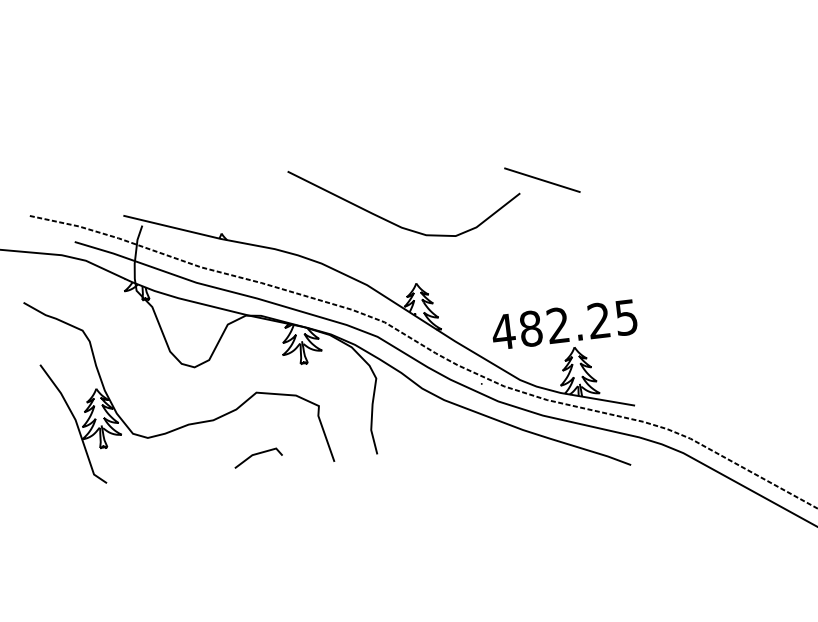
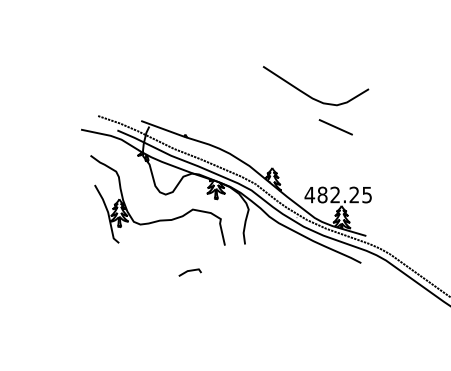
curve: (391, 220) -> (308, 94), moved
line: (256, 455) -> (189, 271), moved

